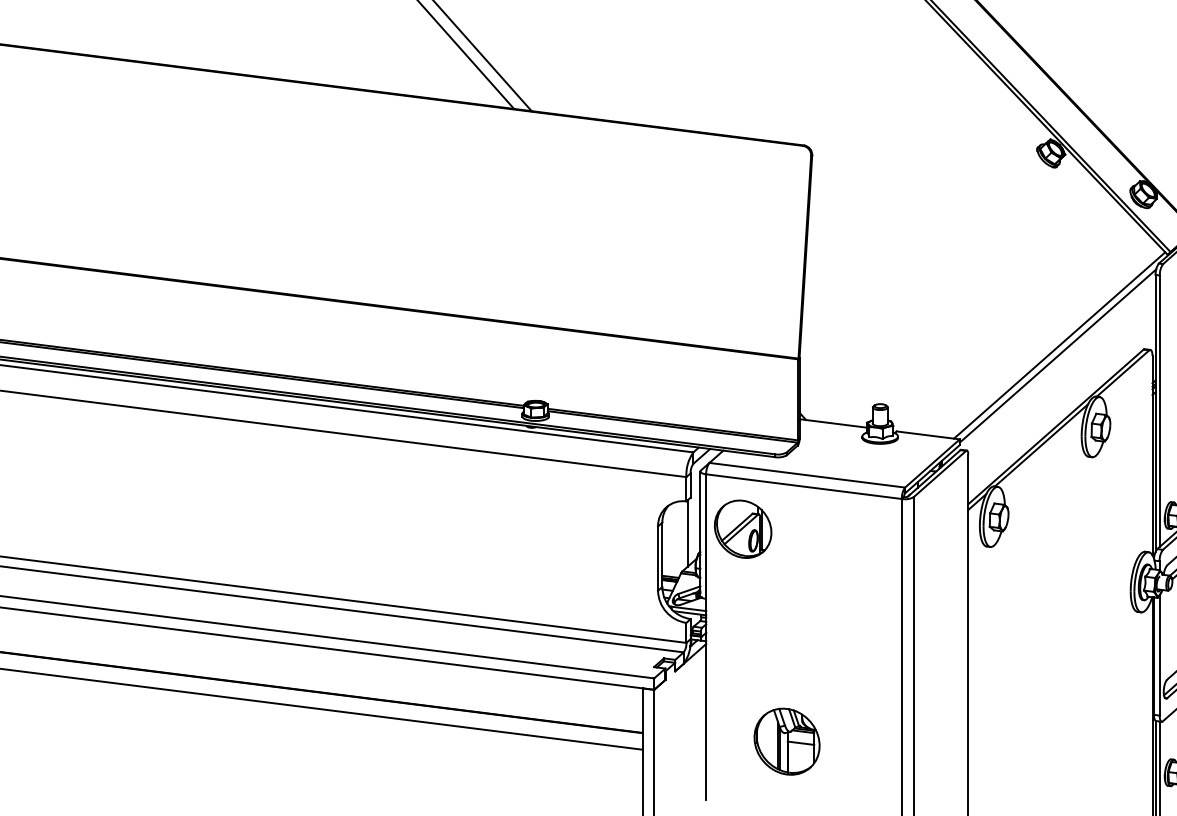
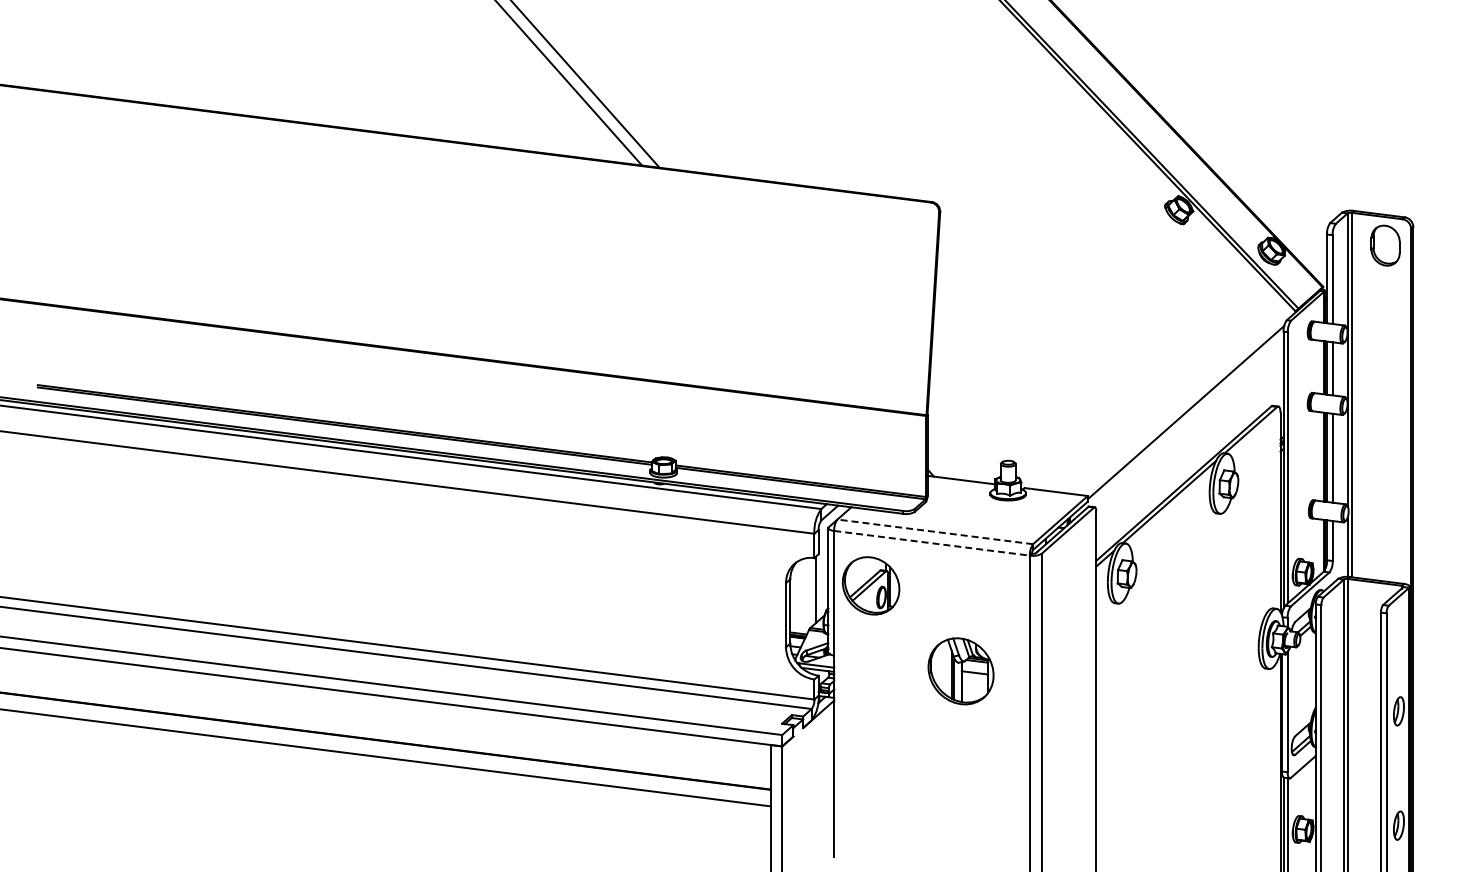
line: (1059, 344) -> (1187, 401), removed
line: (807, 474) -> (935, 531), solid -> dashed
line: (804, 486) -> (932, 543), solid -> dashed
part: (786, 741) -> (960, 671), moved

